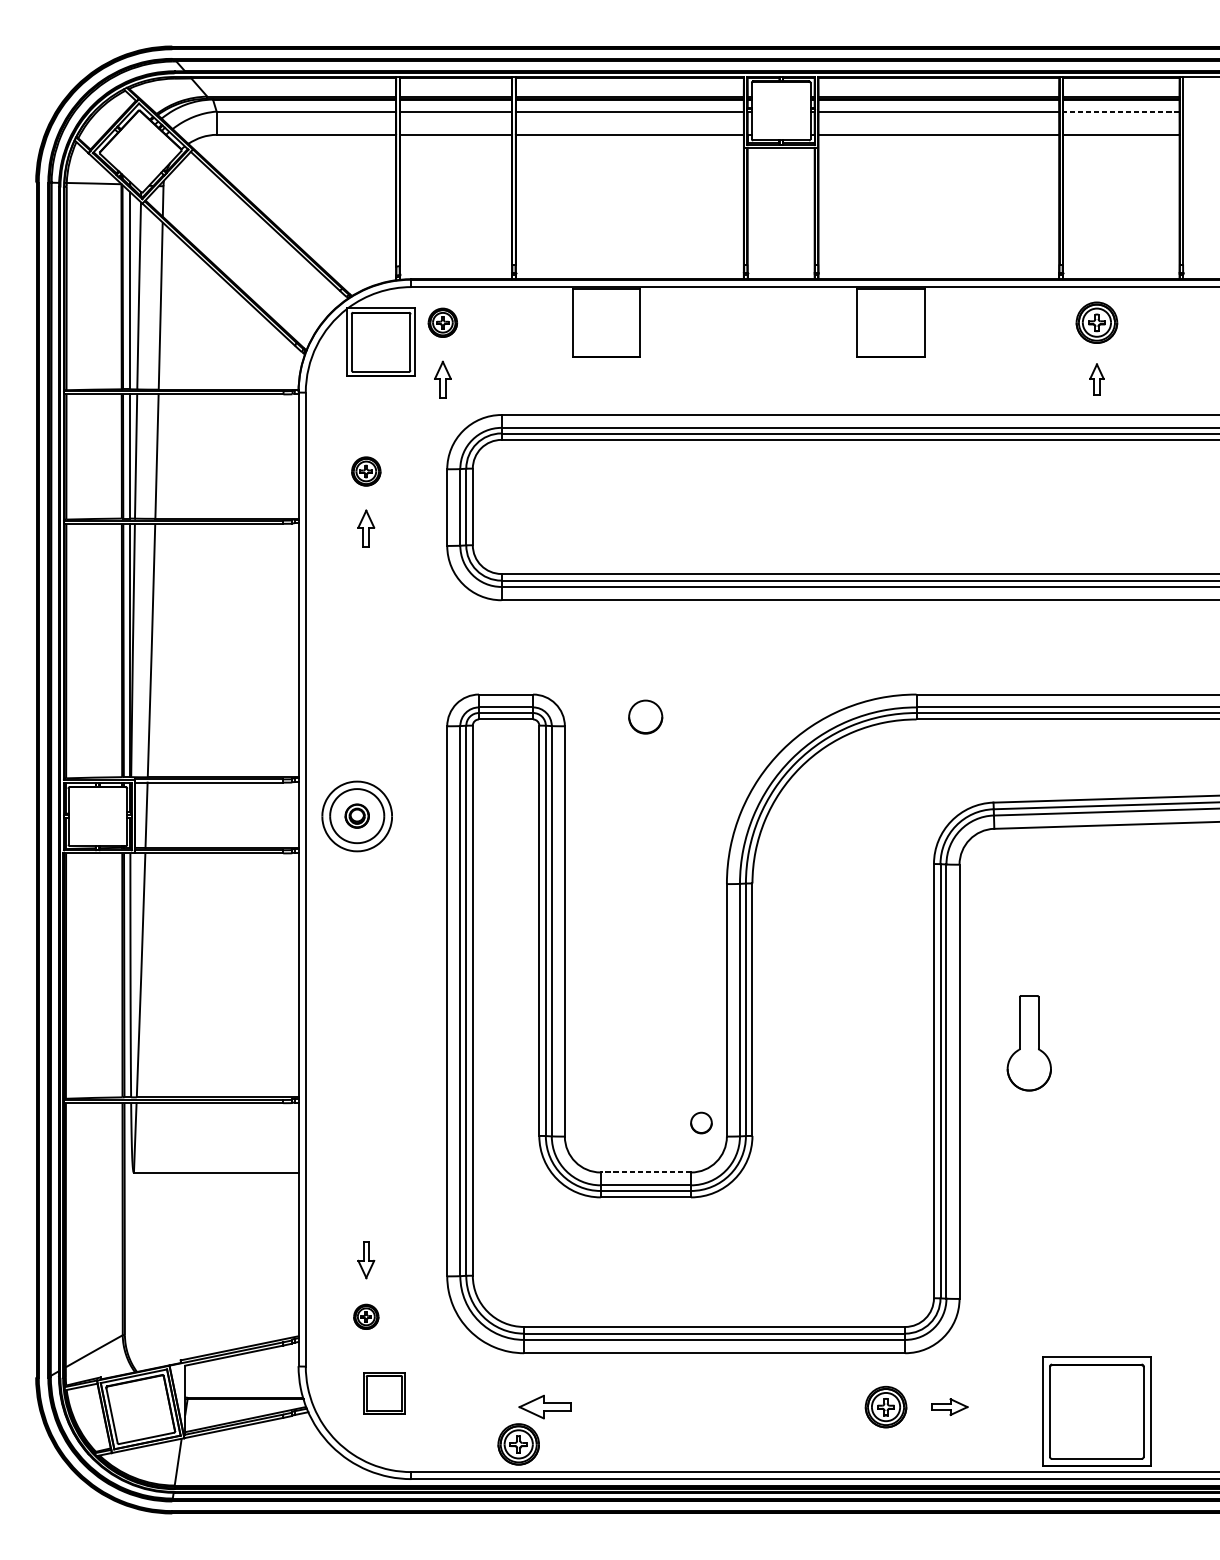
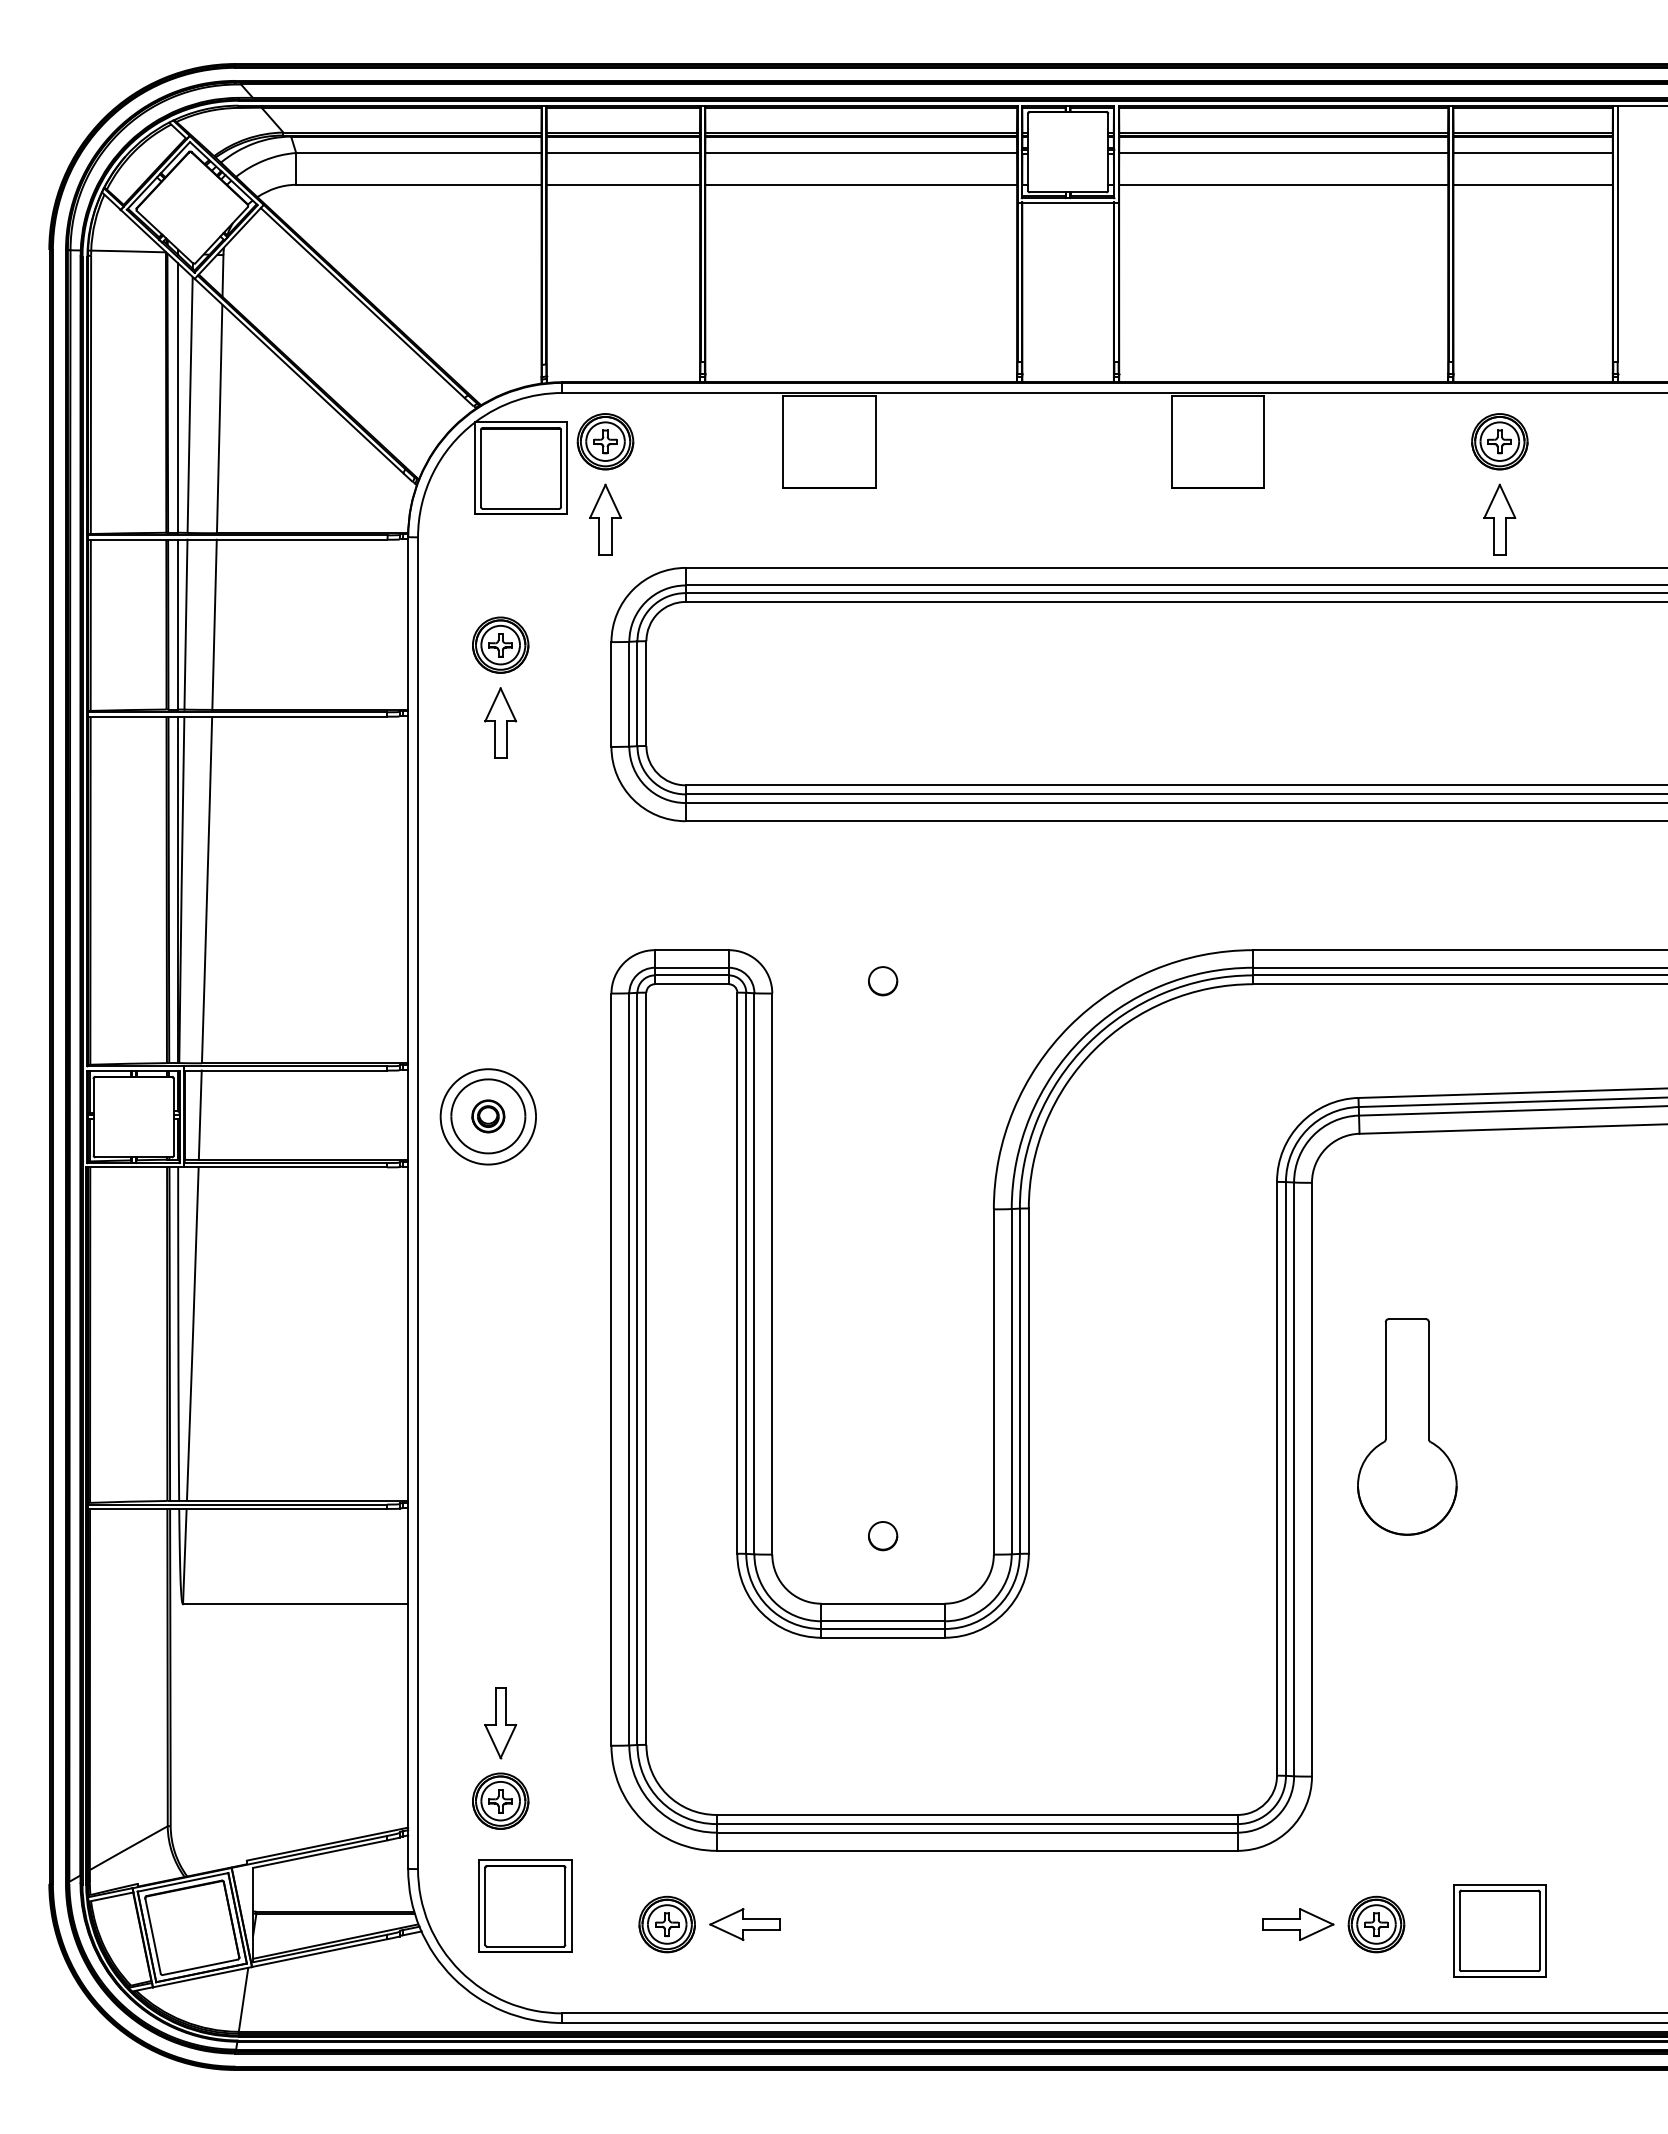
line: (1121, 111) -> (1533, 153), dashed -> solid
part: (442, 322) -> (605, 441), size x1.43
part: (442, 379) -> (605, 519), size x1.43
part: (1096, 379) -> (1499, 519), size x1.67
part: (366, 471) -> (500, 644), size x1.43
part: (366, 528) -> (500, 722), size x1.43
part: (646, 717) -> (883, 981), size x0.62
part: (1029, 1042) -> (1407, 1426), size x1.67
part: (701, 1123) -> (883, 1536), moved
line: (646, 1172) -> (883, 1603), dashed -> solid
part: (366, 1260) -> (500, 1723), size x1.43
part: (366, 1316) -> (500, 1800), size x1.67
part: (384, 1393) -> (525, 1905), size x1.67
part: (886, 1407) -> (1376, 1924), moved
part: (949, 1407) -> (1298, 1924), size x1.43
part: (1096, 1411) -> (1499, 1930), size x0.62
part: (518, 1444) -> (666, 1924), moved

